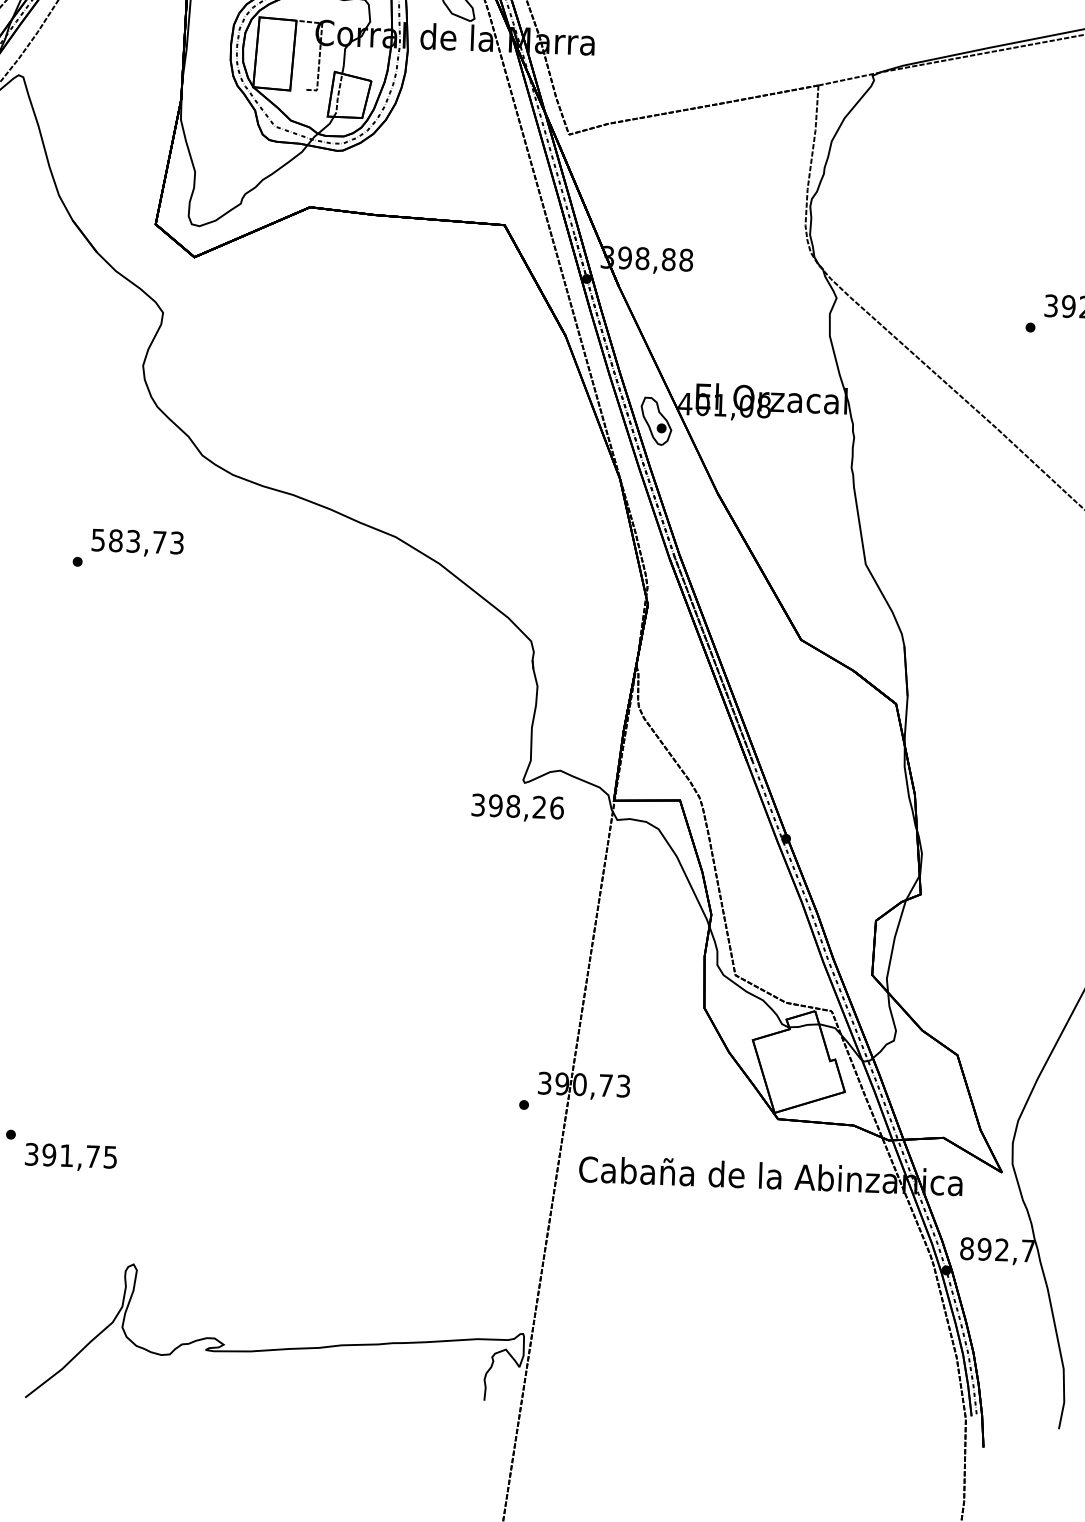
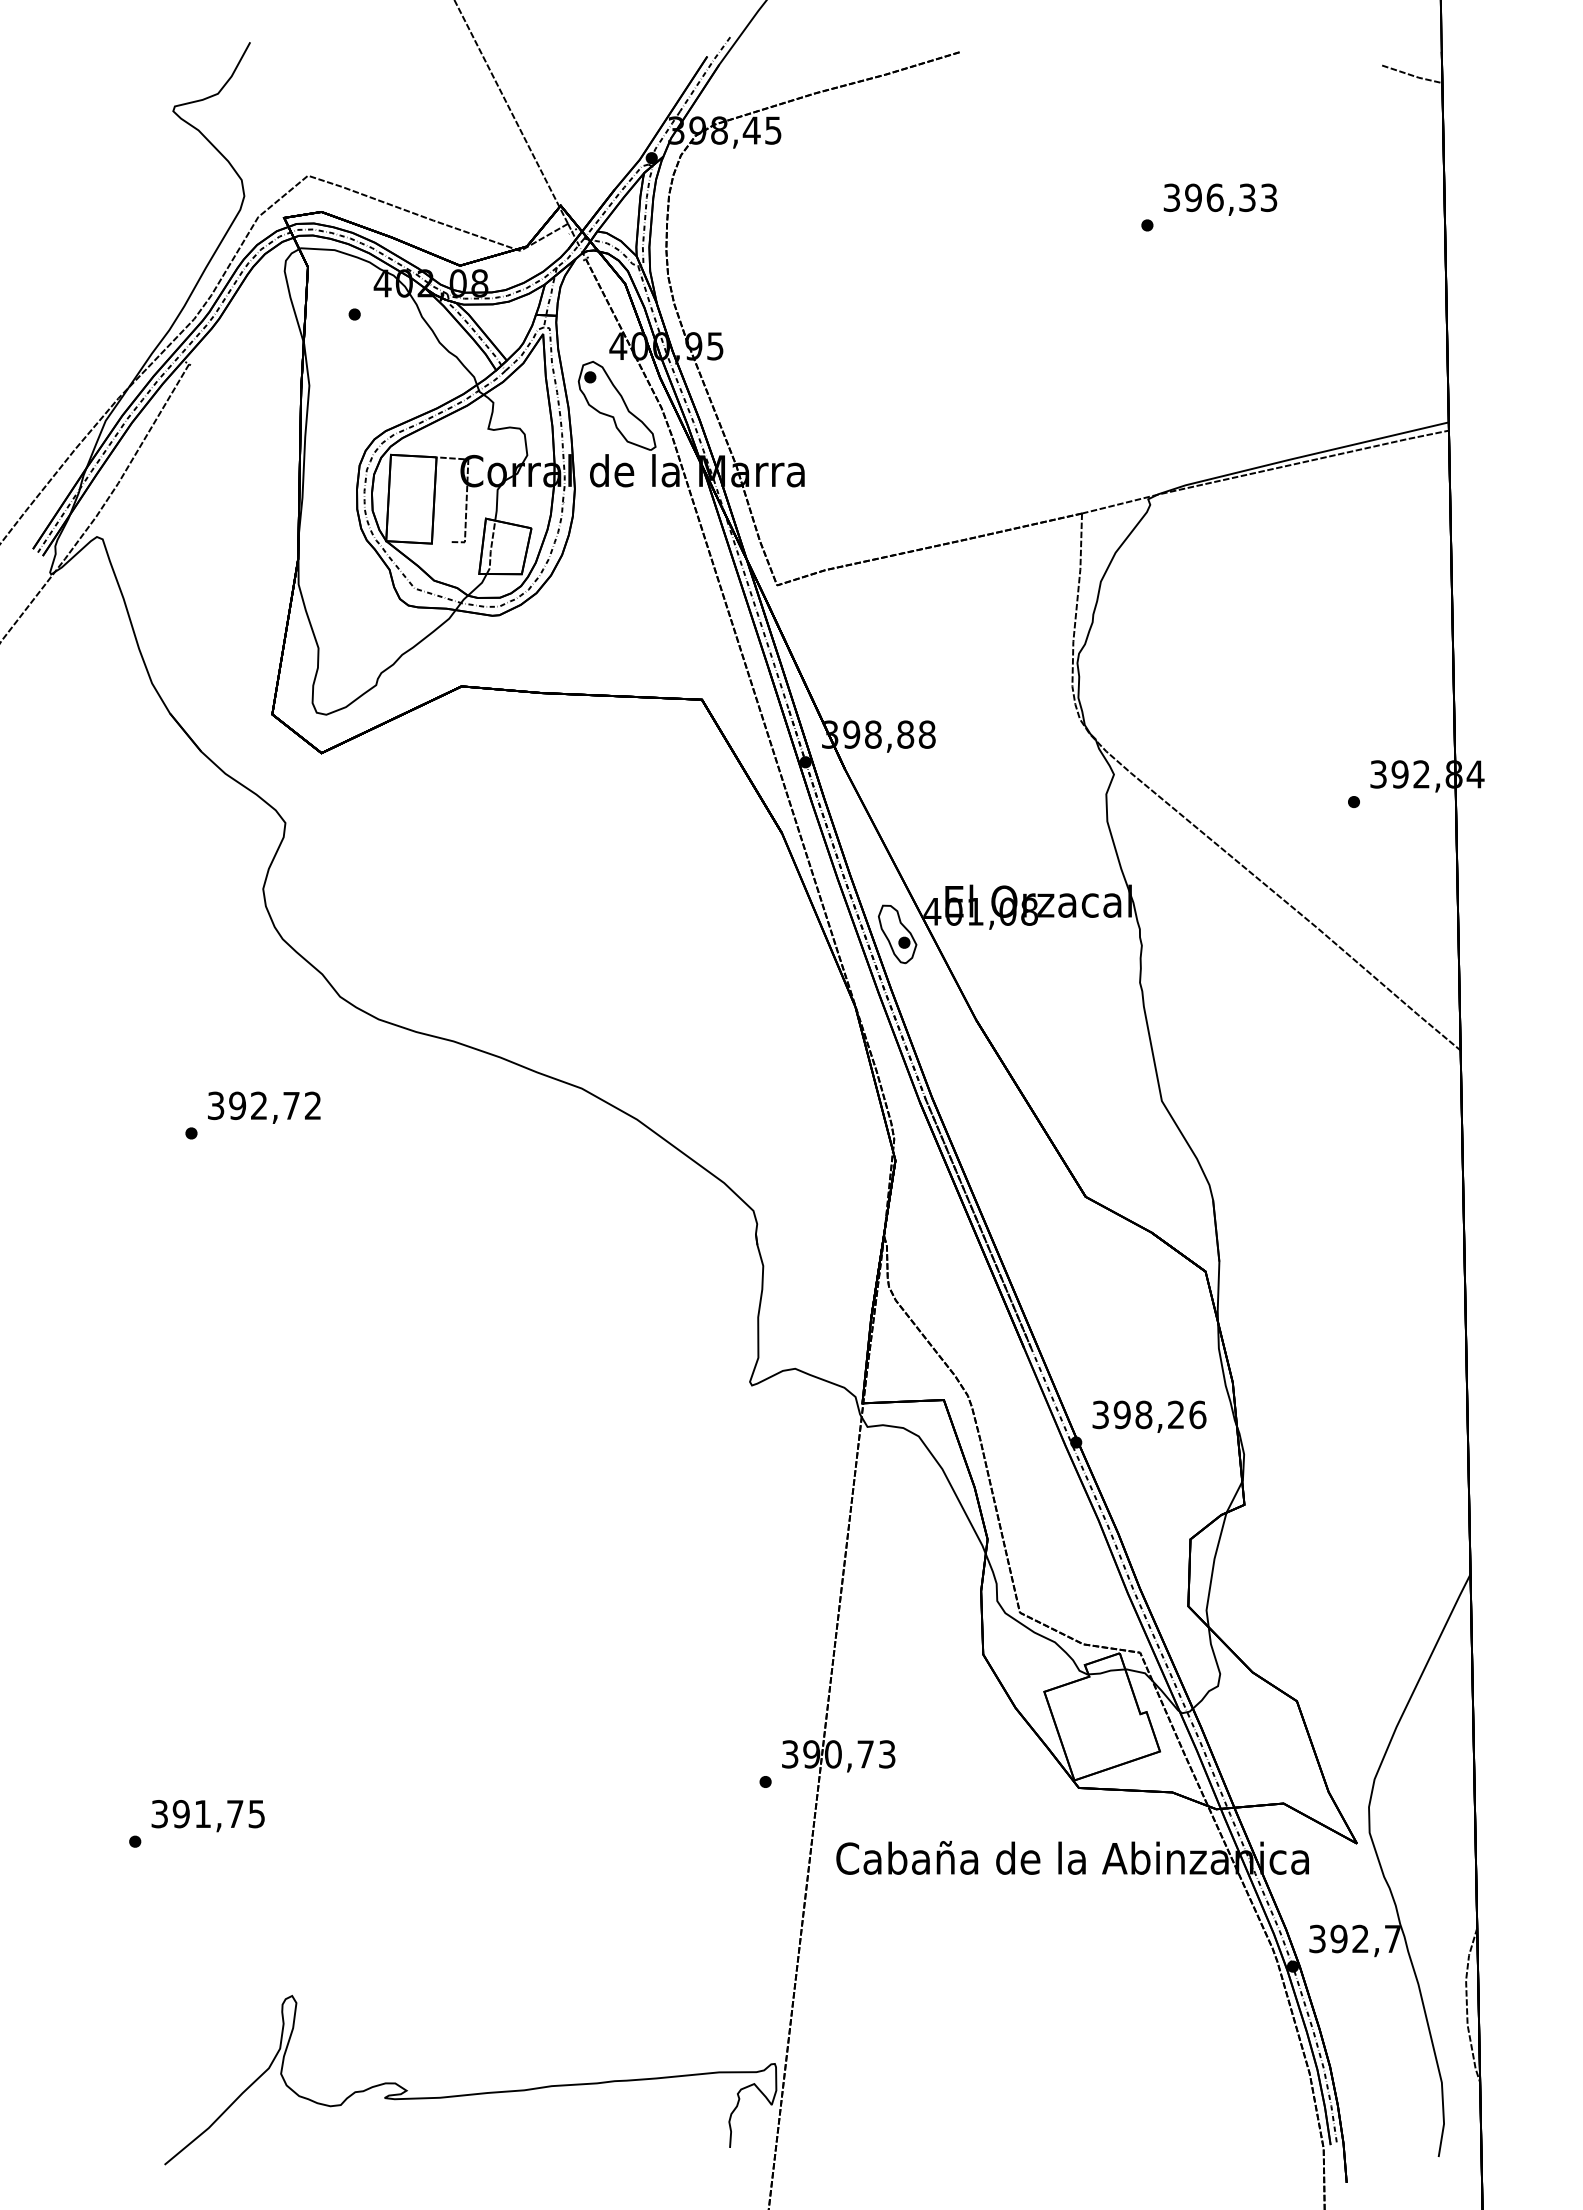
text: (137, 541) -> (264, 1105), 583,73 -> 392,72
text: (517, 807) -> (1149, 1416), moved
text: (70, 1157) -> (207, 1816), moved
text: (967, 1248) -> (1317, 1938), 892,7 -> 392,7

